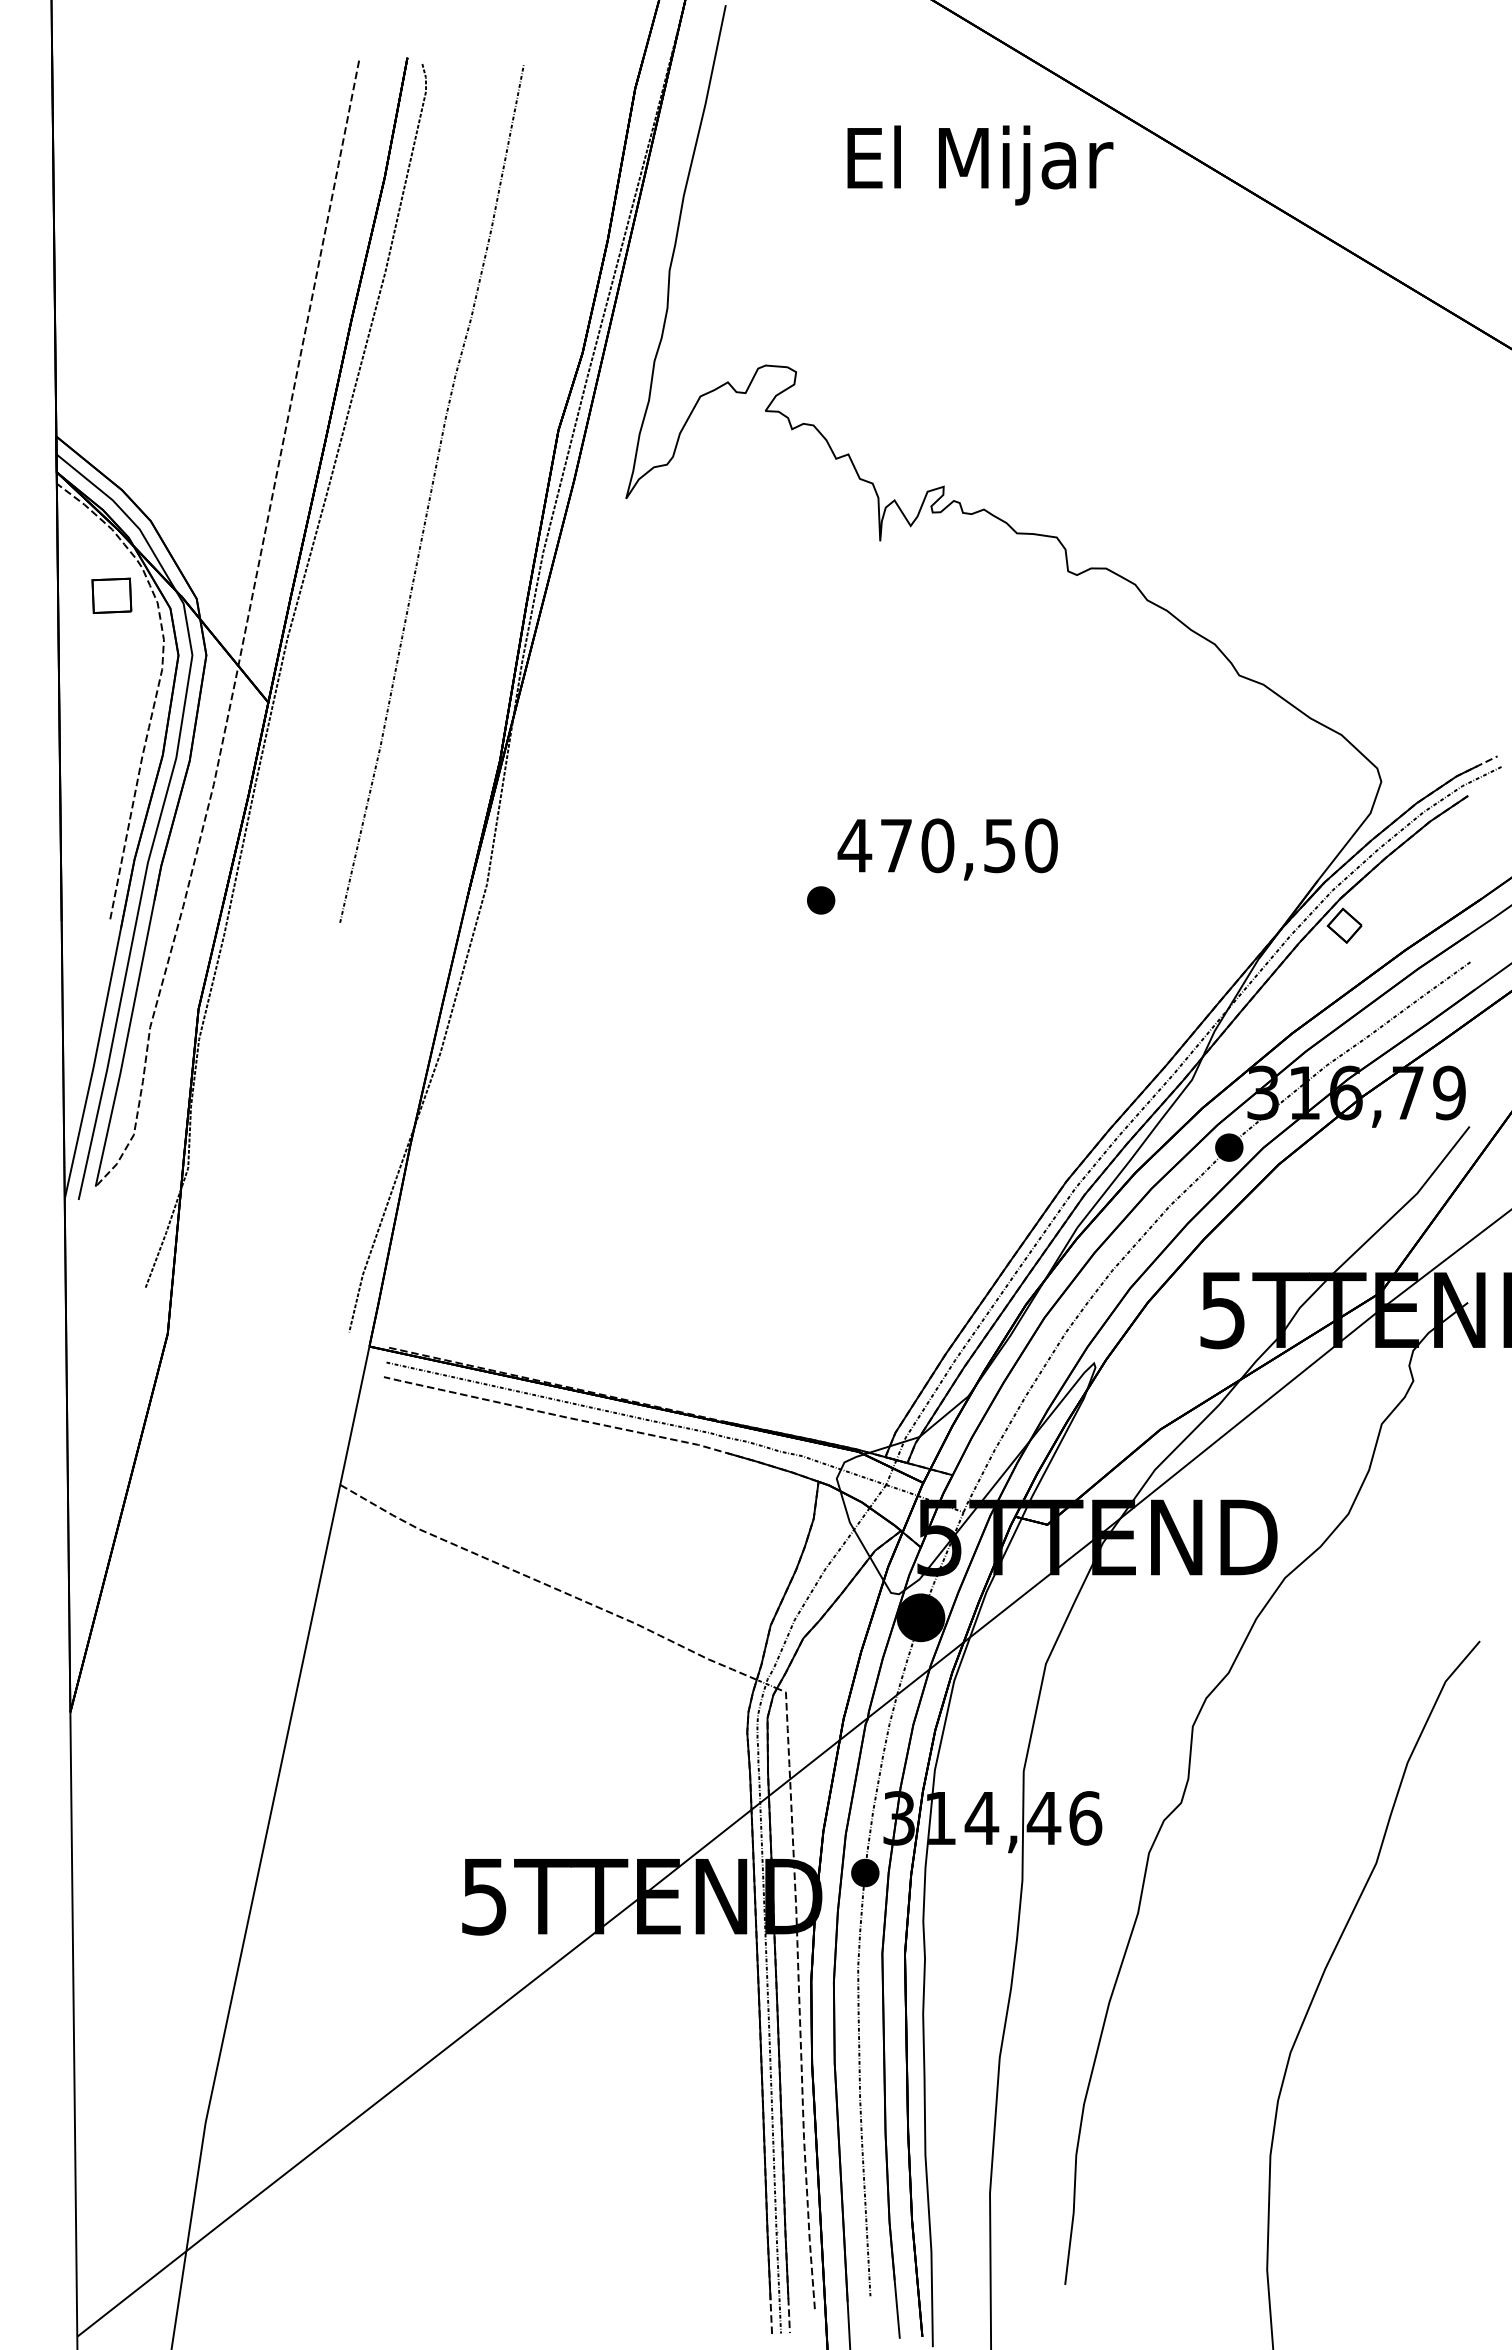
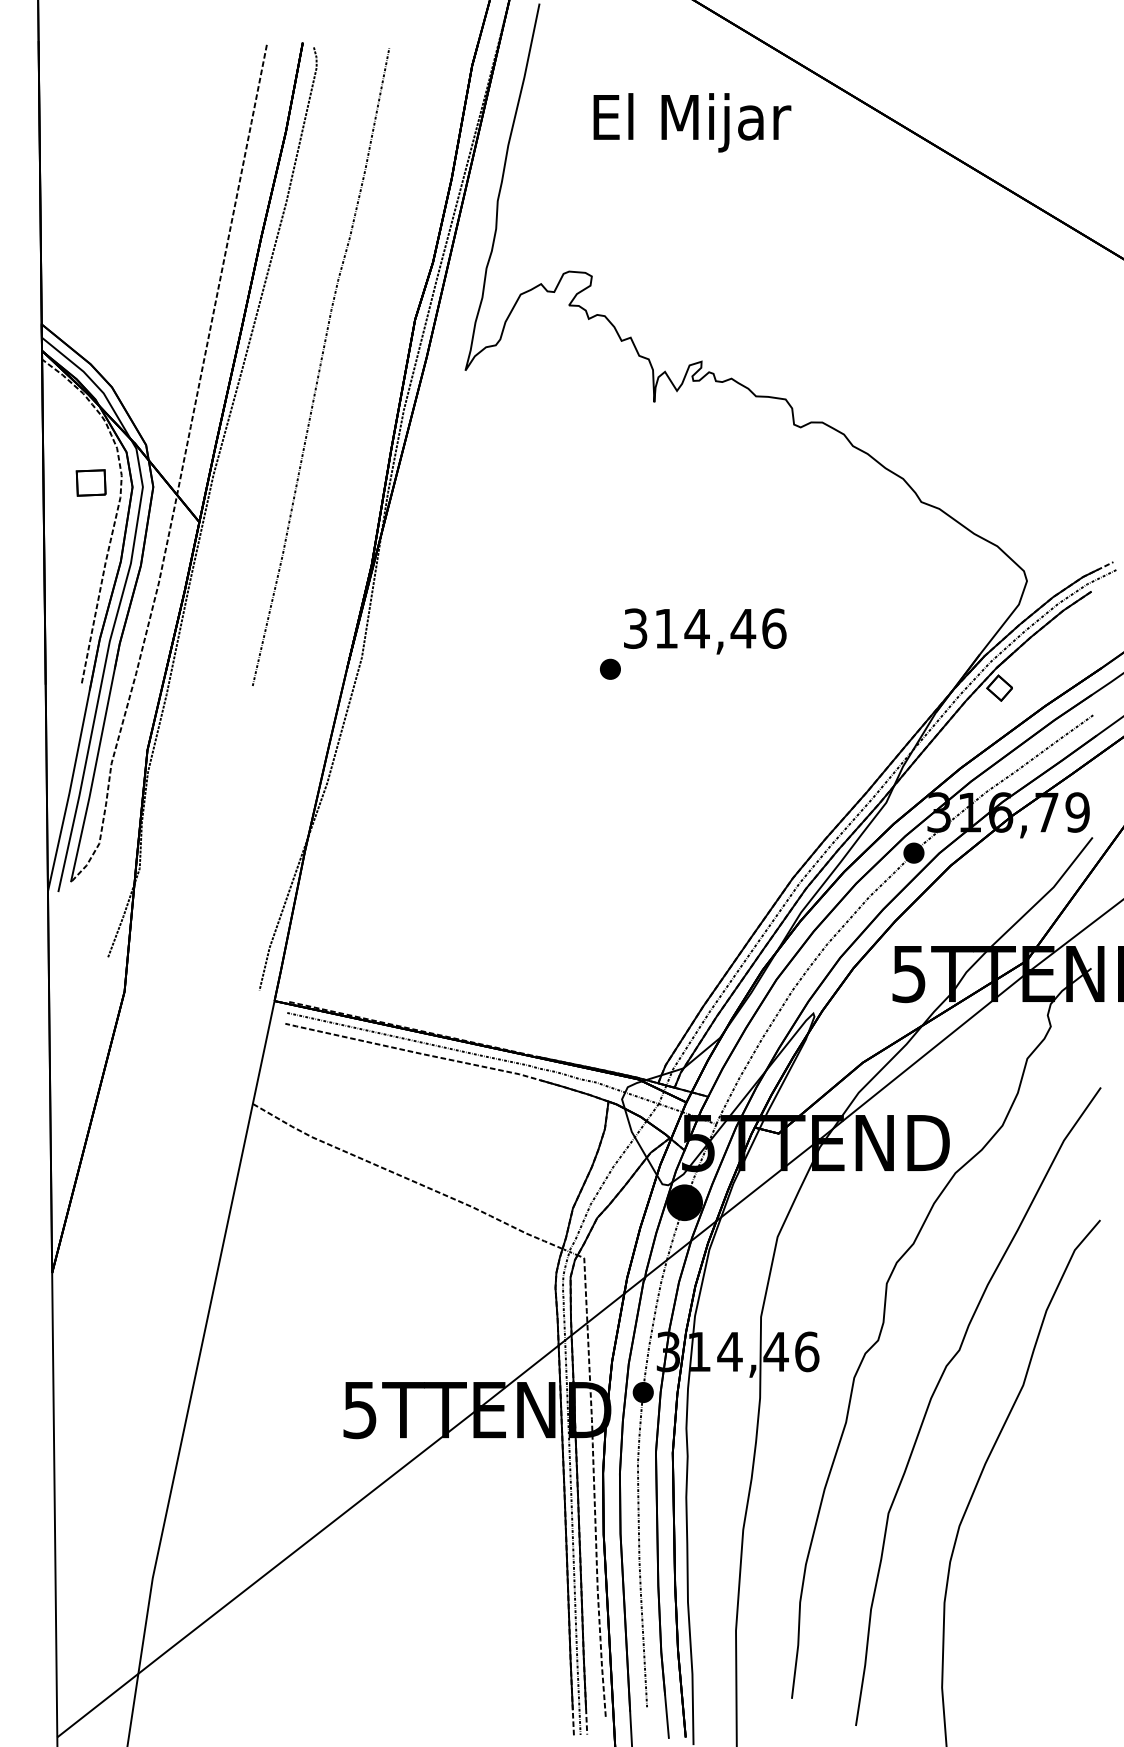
text: (980, 165) -> (692, 122), moved
part: (111, 595) -> (90, 482), moved
text: (947, 845) -> (704, 628), 470,50 -> 314,46
curve: (1261, 1864) -> (937, 1386), added

